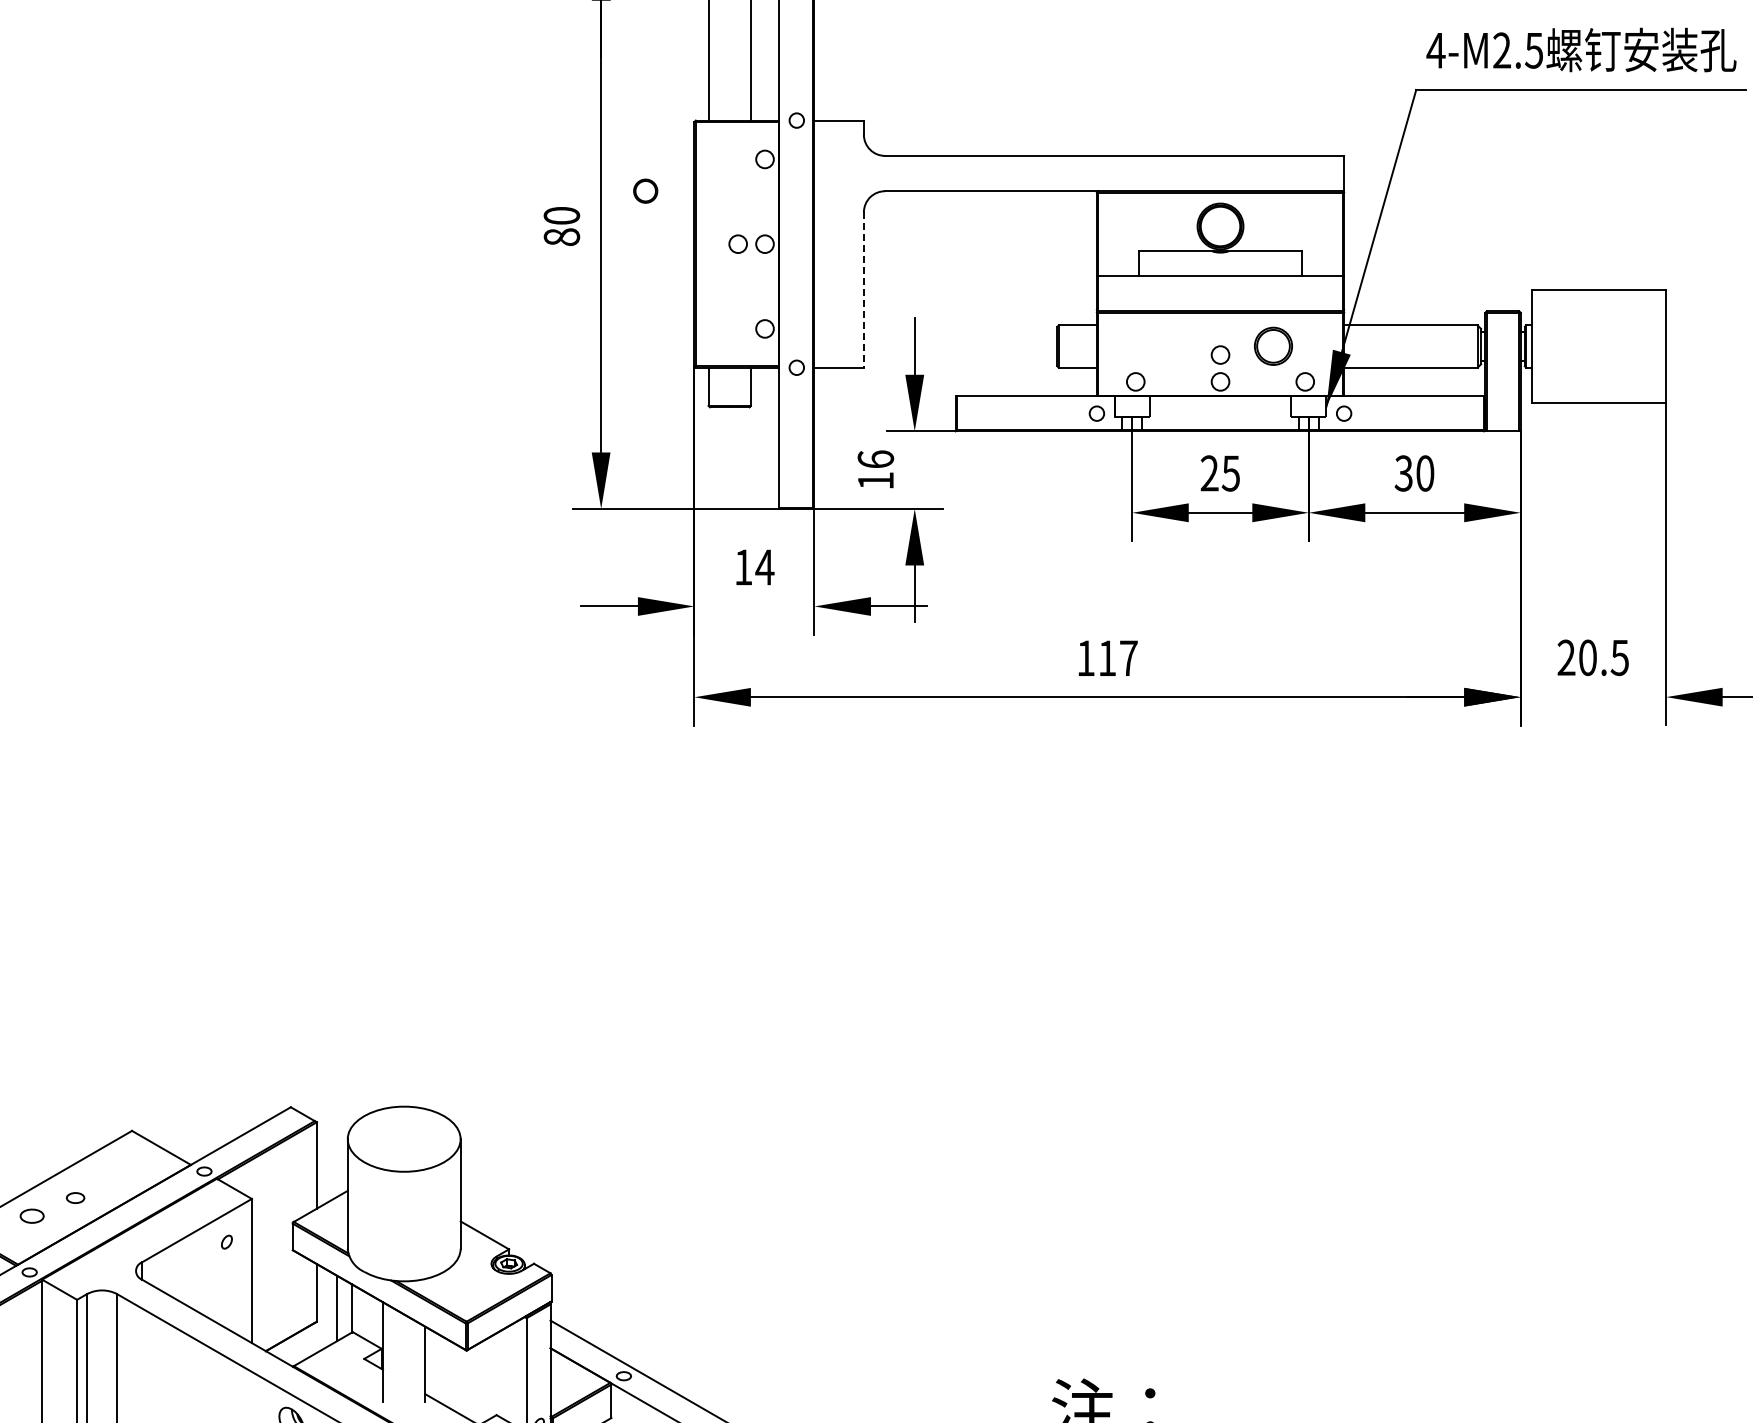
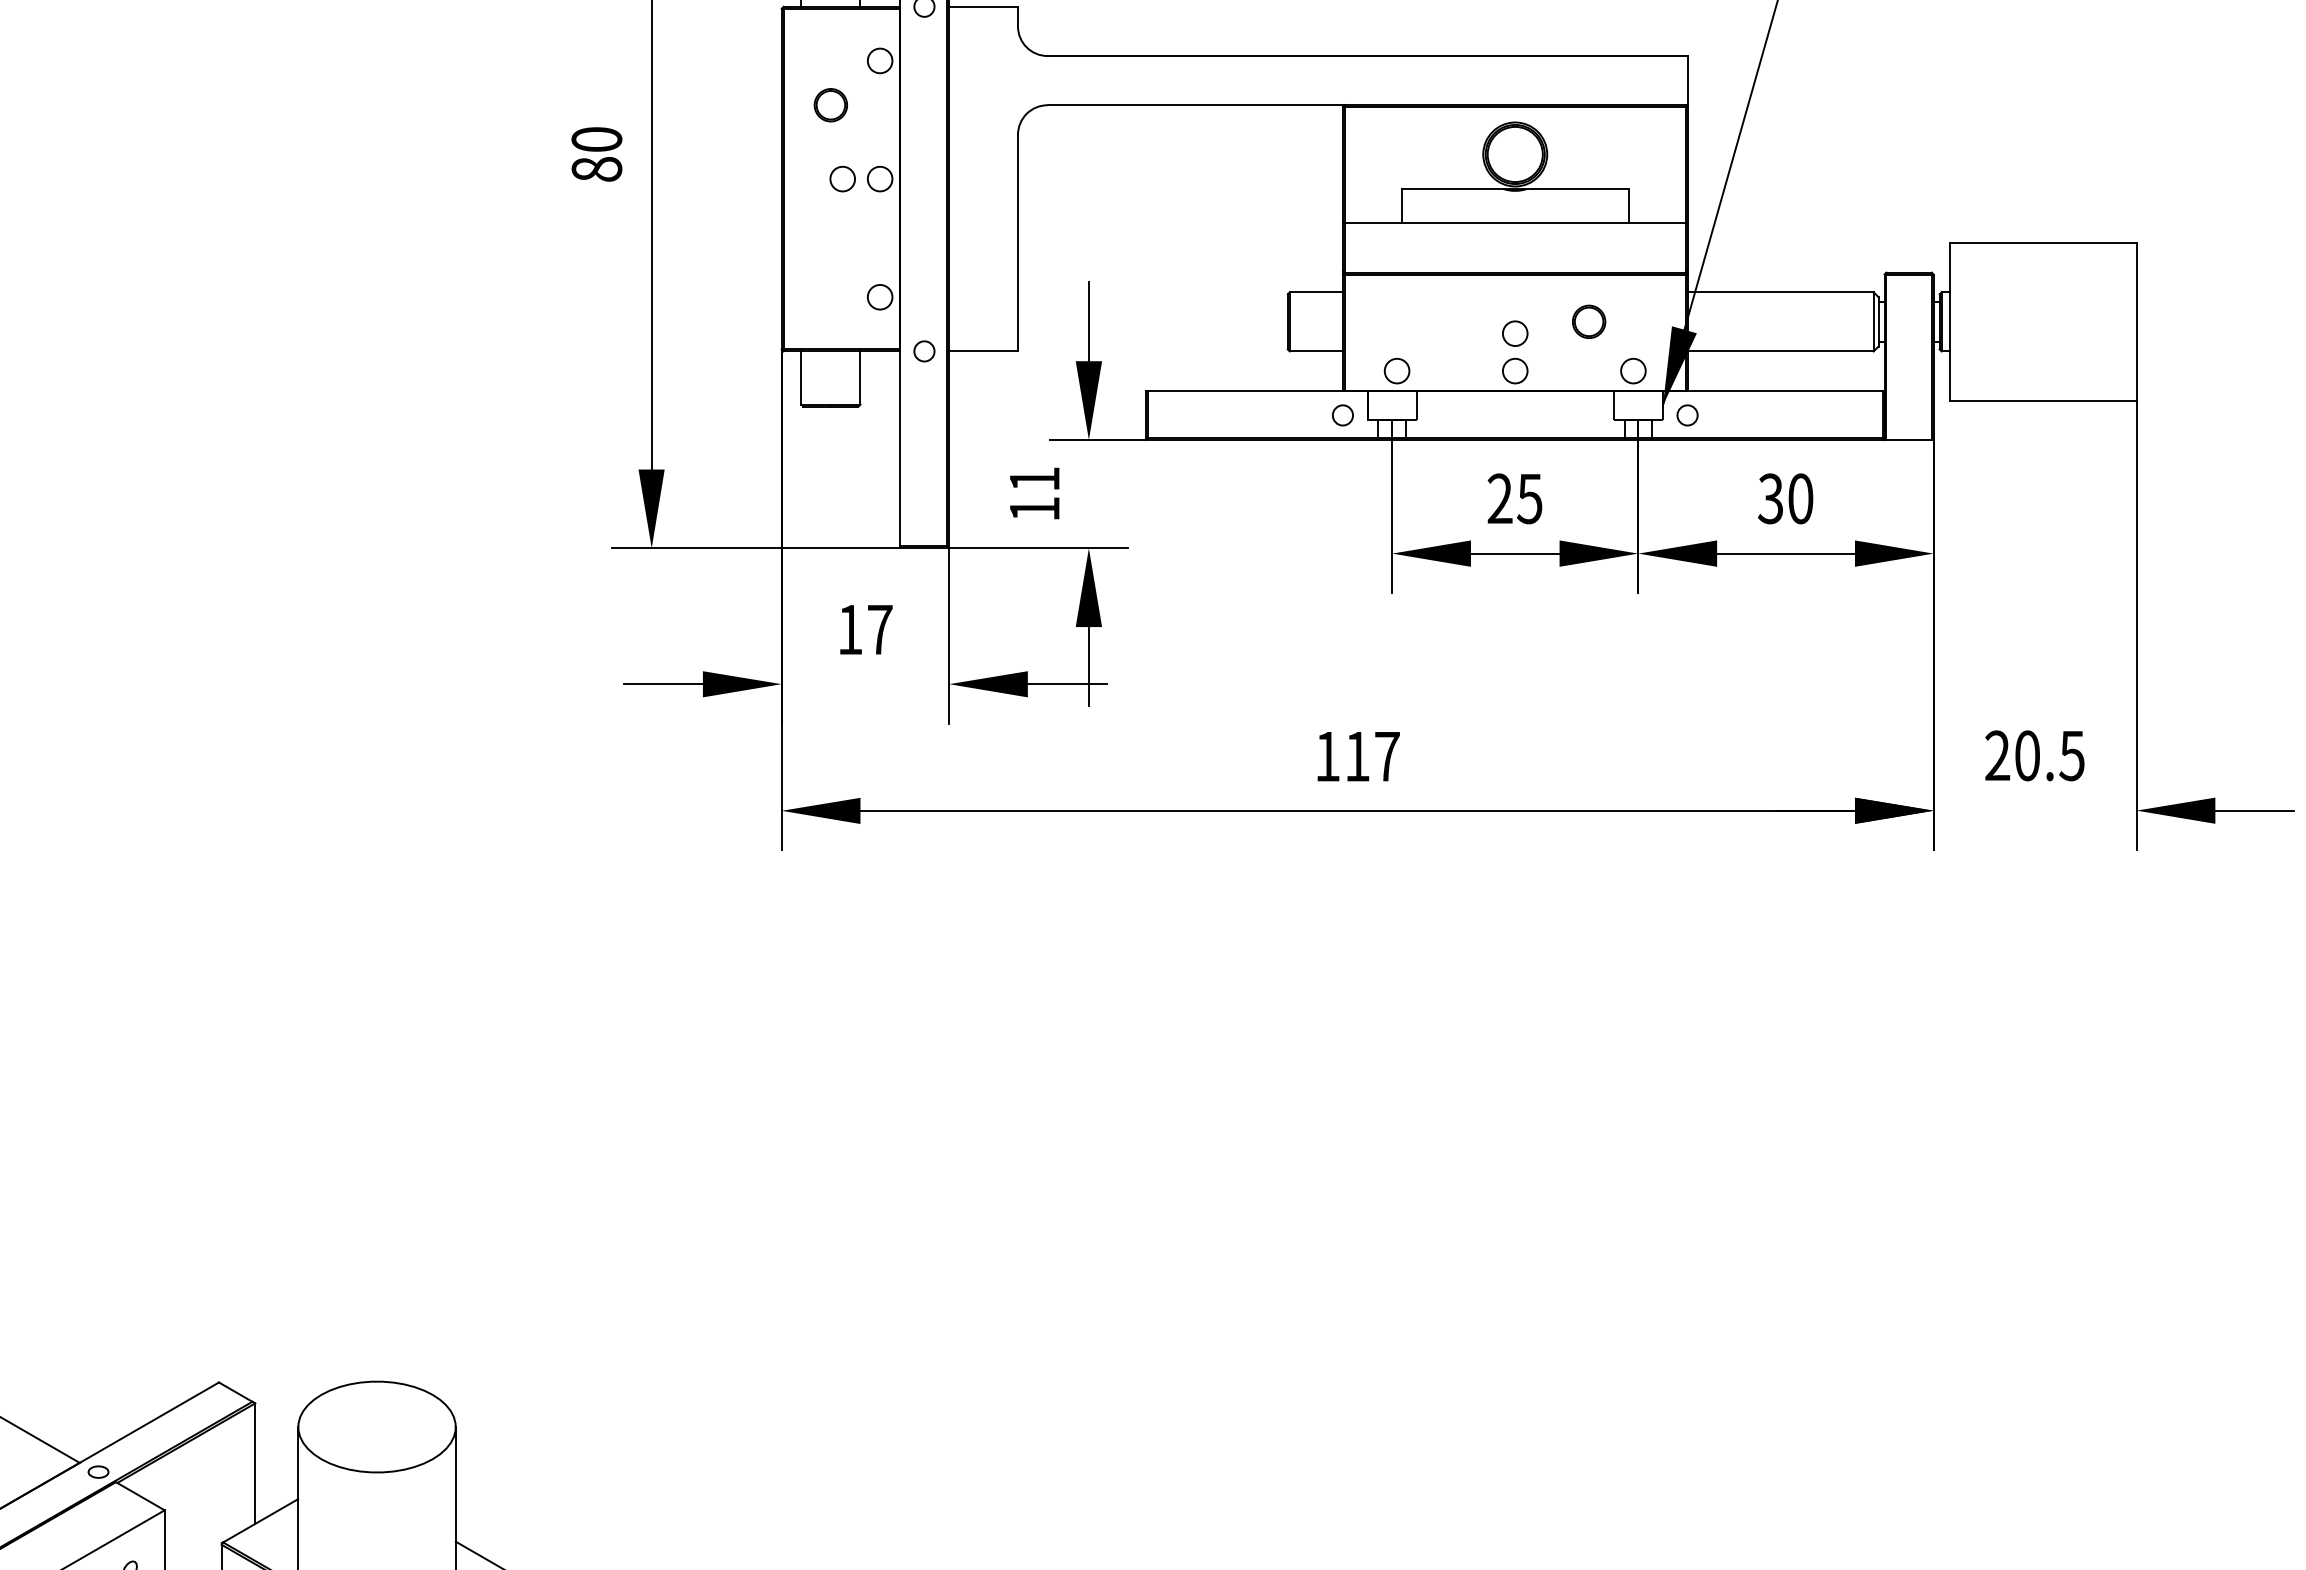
part: (645, 190) -> (830, 104), moved
line: (863, 290) -> (1017, 243), dashed -> solid
part: (1273, 346) -> (1589, 321), size x0.62
text: (875, 458) -> (1034, 477), 16 -> 11
text: (764, 567) -> (879, 629), 14 -> 17

